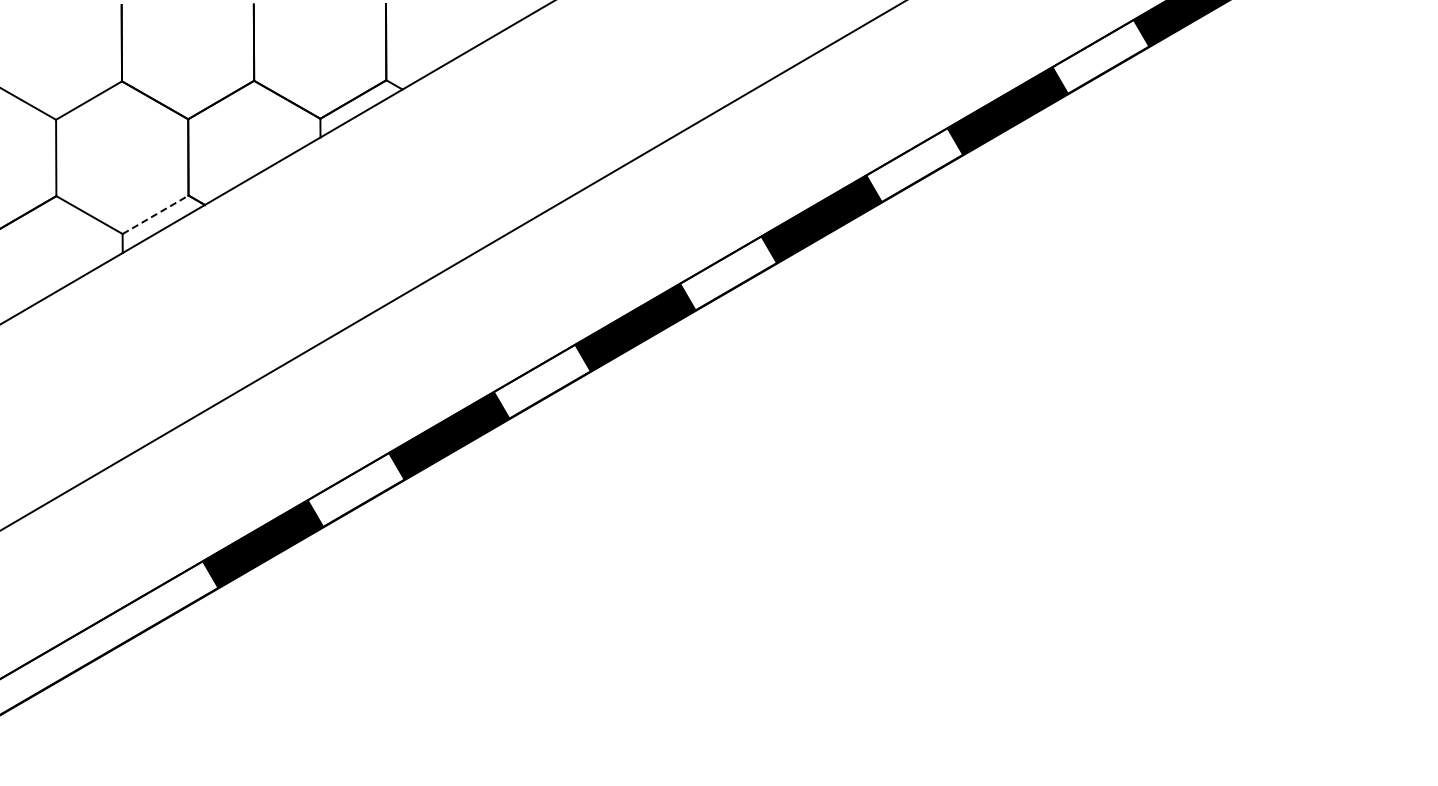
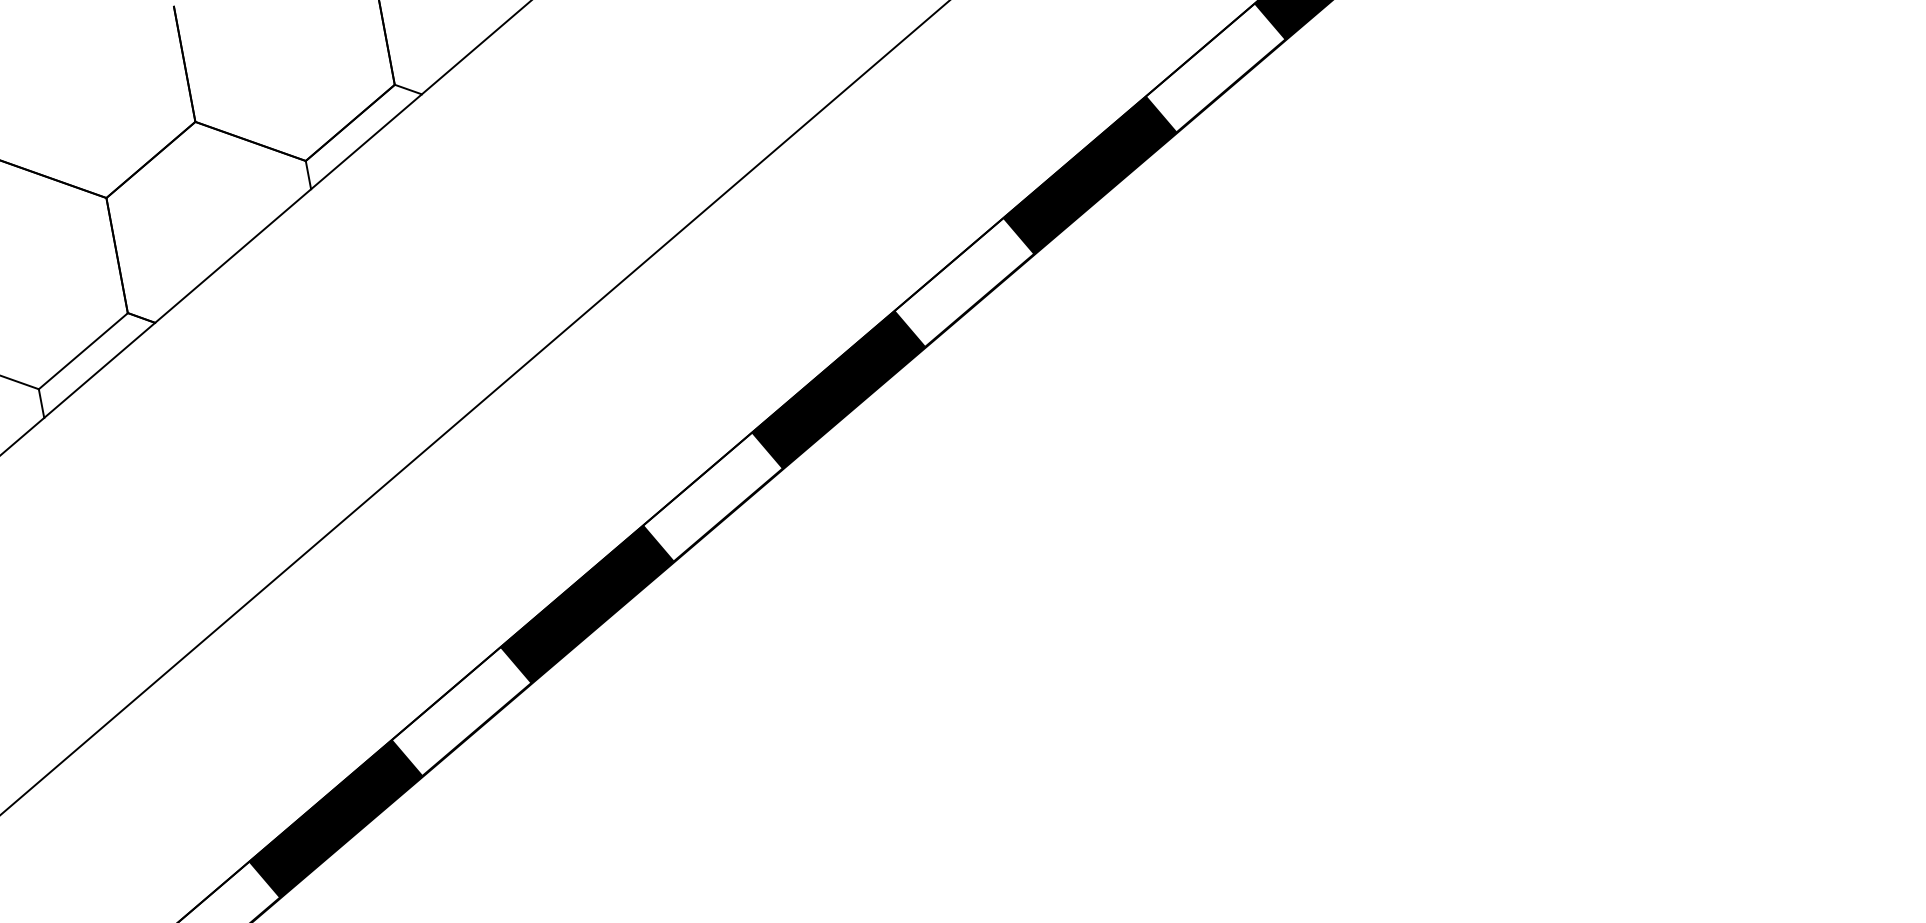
line: (156, 214) -> (84, 350), dashed -> solid

